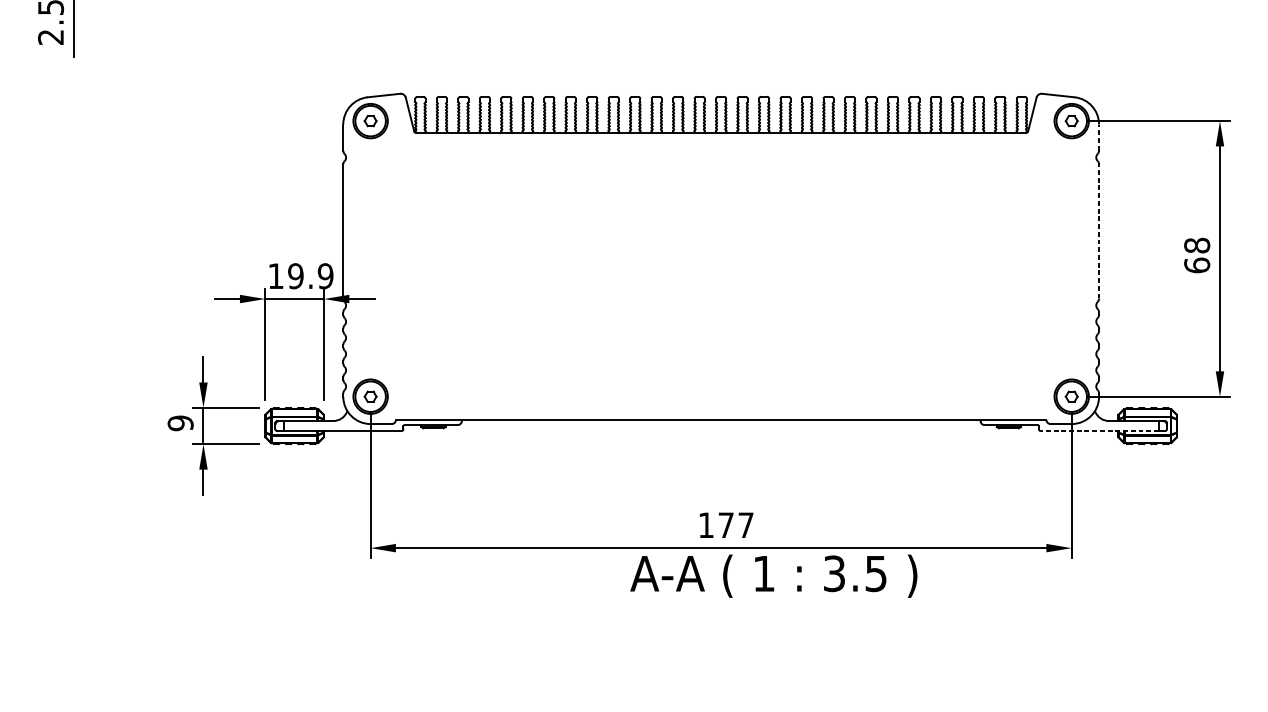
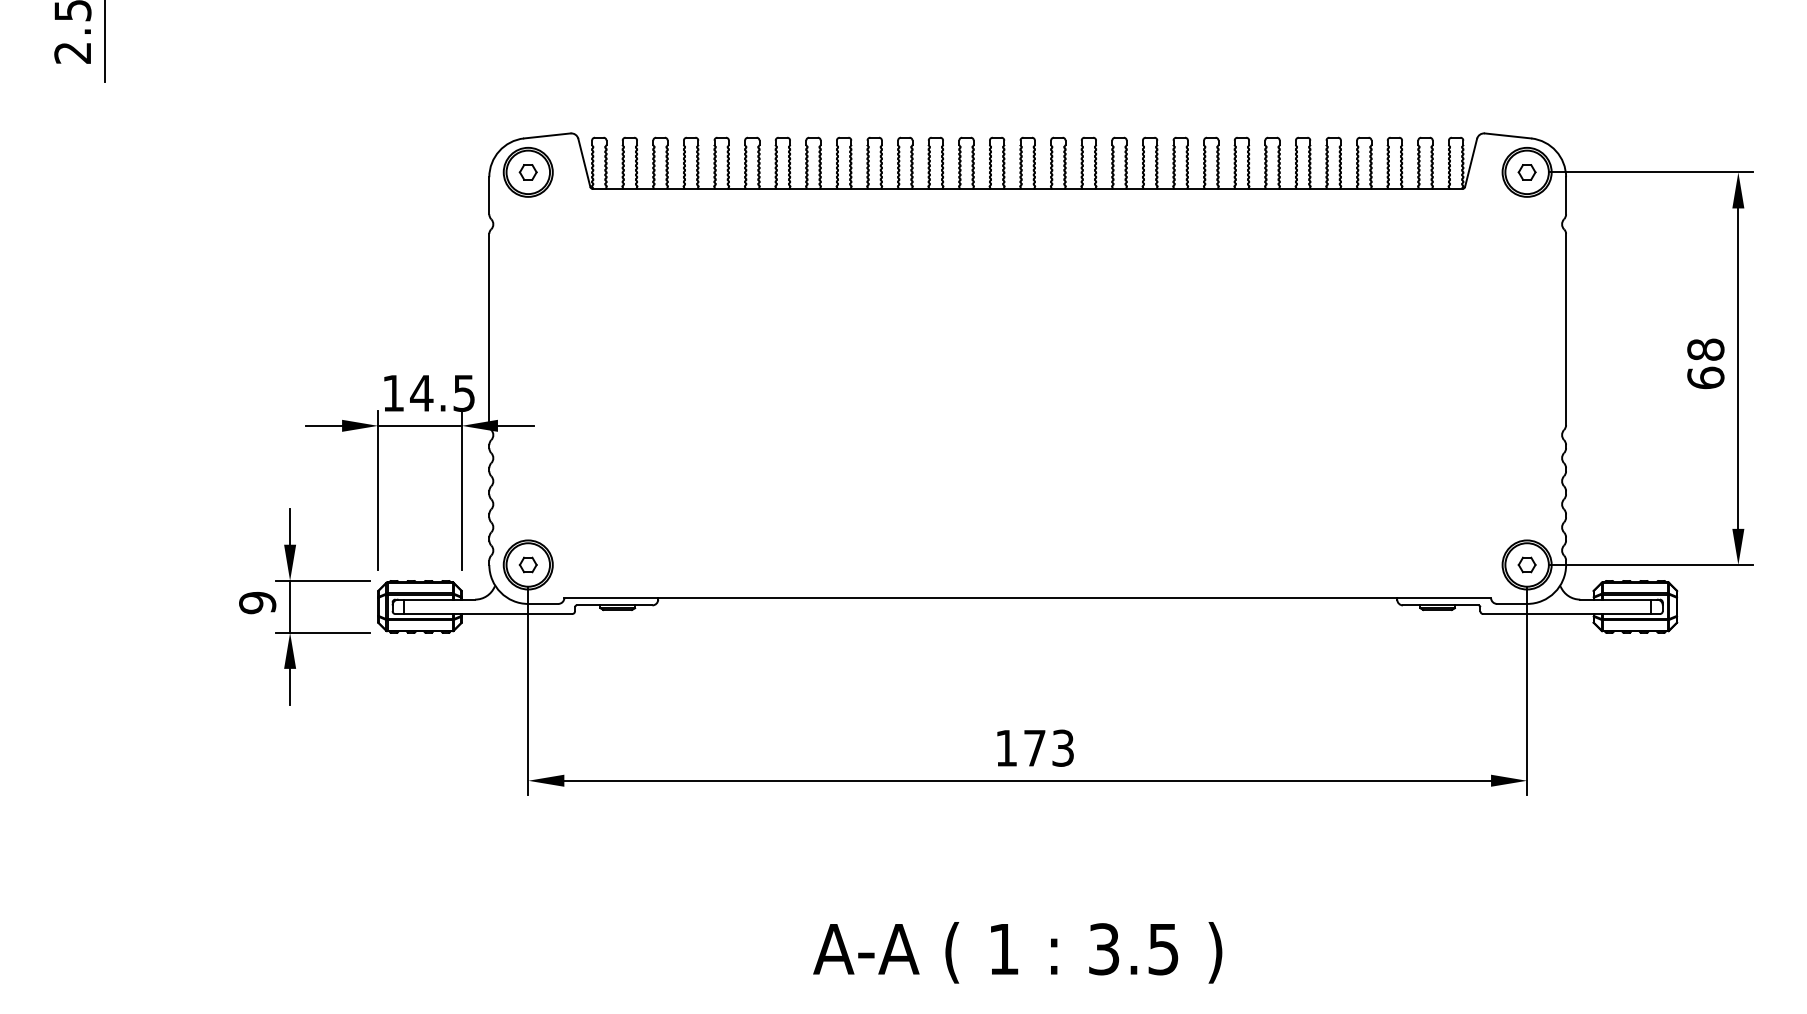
line: (1099, 137) -> (1566, 195), dashed -> solid
line: (1099, 231) -> (1566, 329), dashed -> solid
text: (310, 275) -> (442, 392), 19.9 -> 14.5
line: (1099, 431) -> (1566, 614), dashed -> solid
text: (745, 524) -> (1062, 747), 177 -> 173
text: (773, 576) -> (1017, 952), moved

